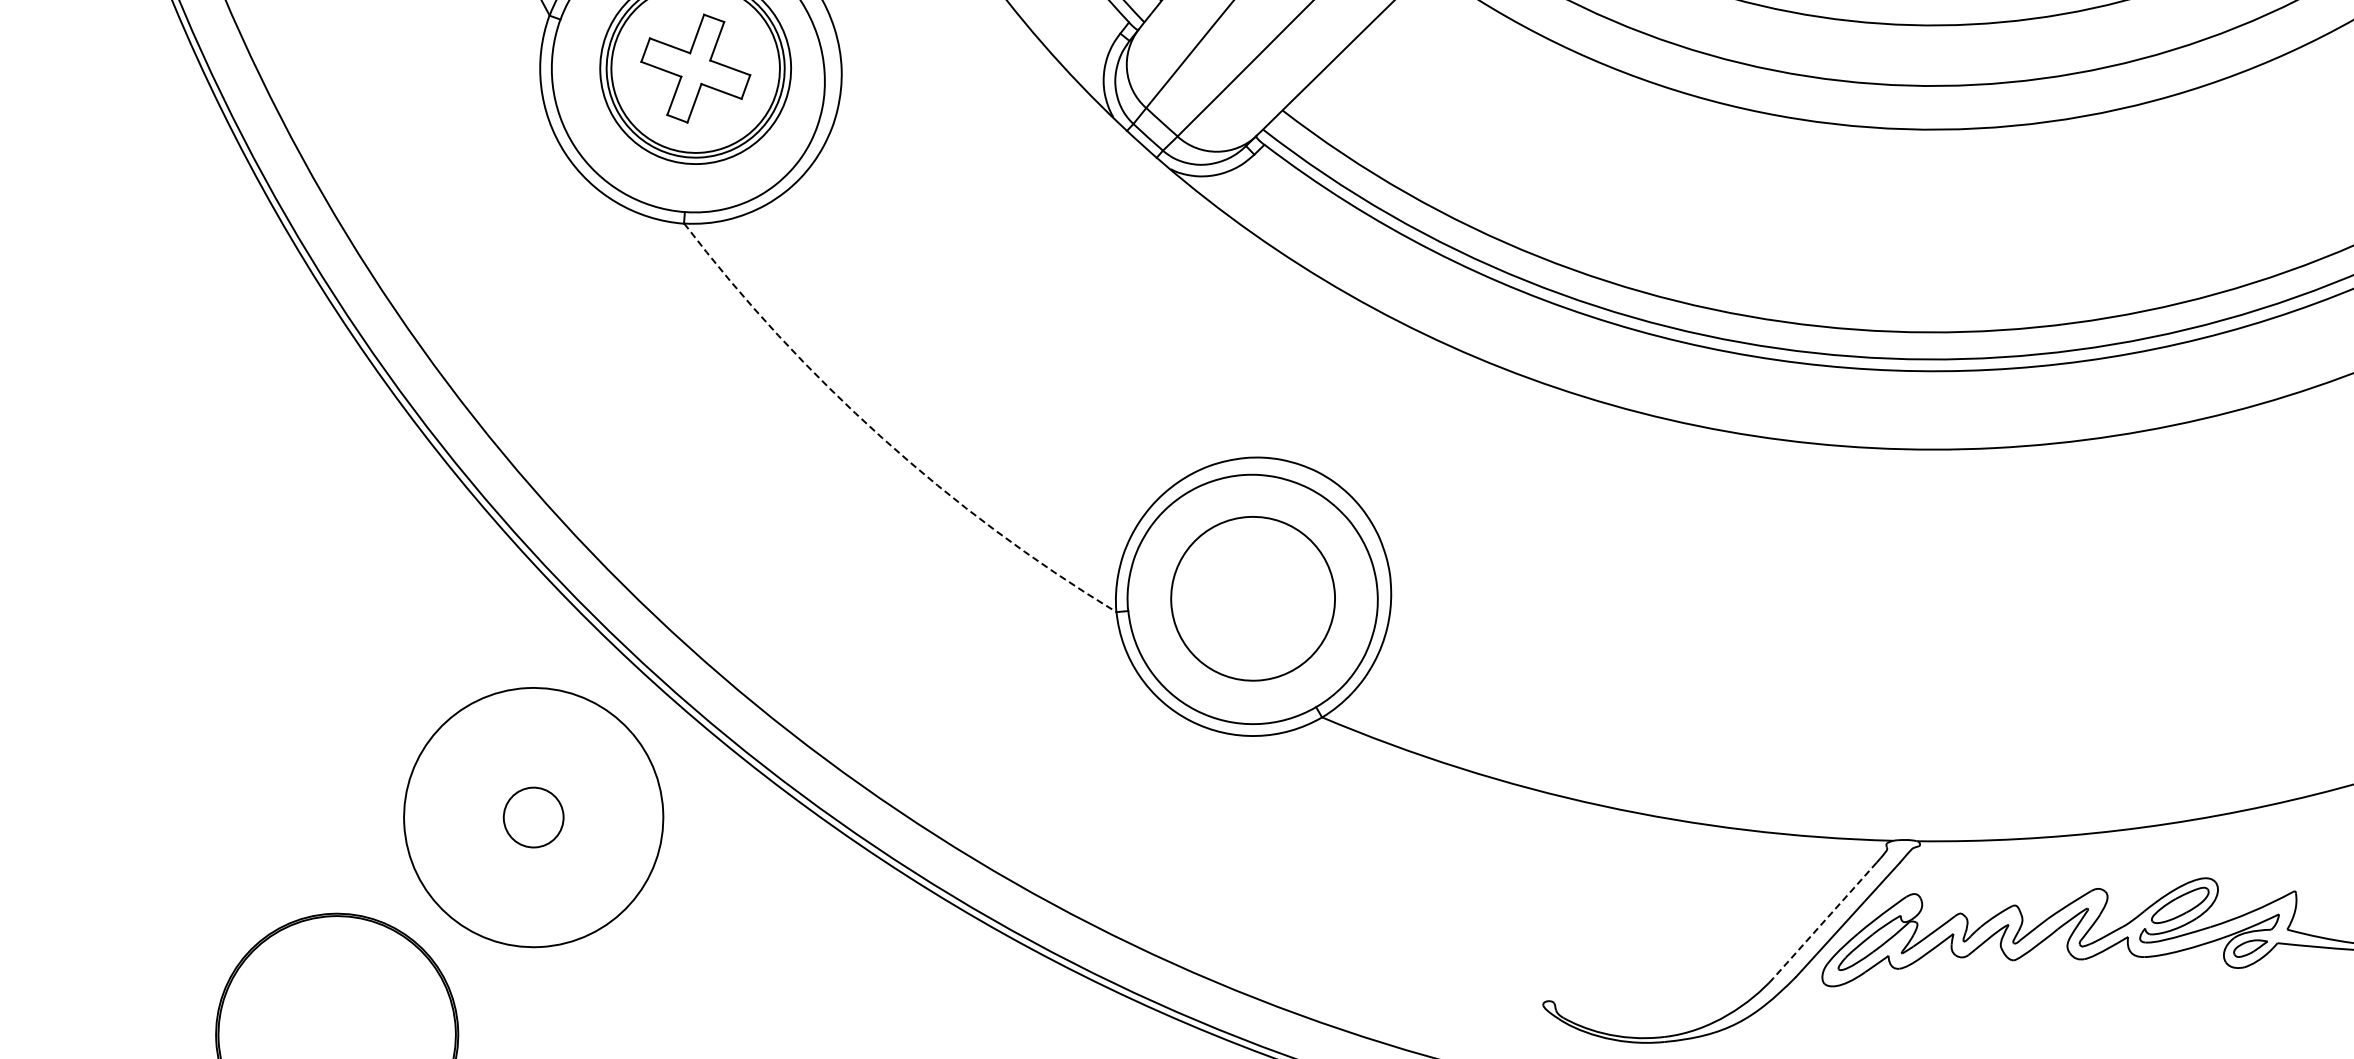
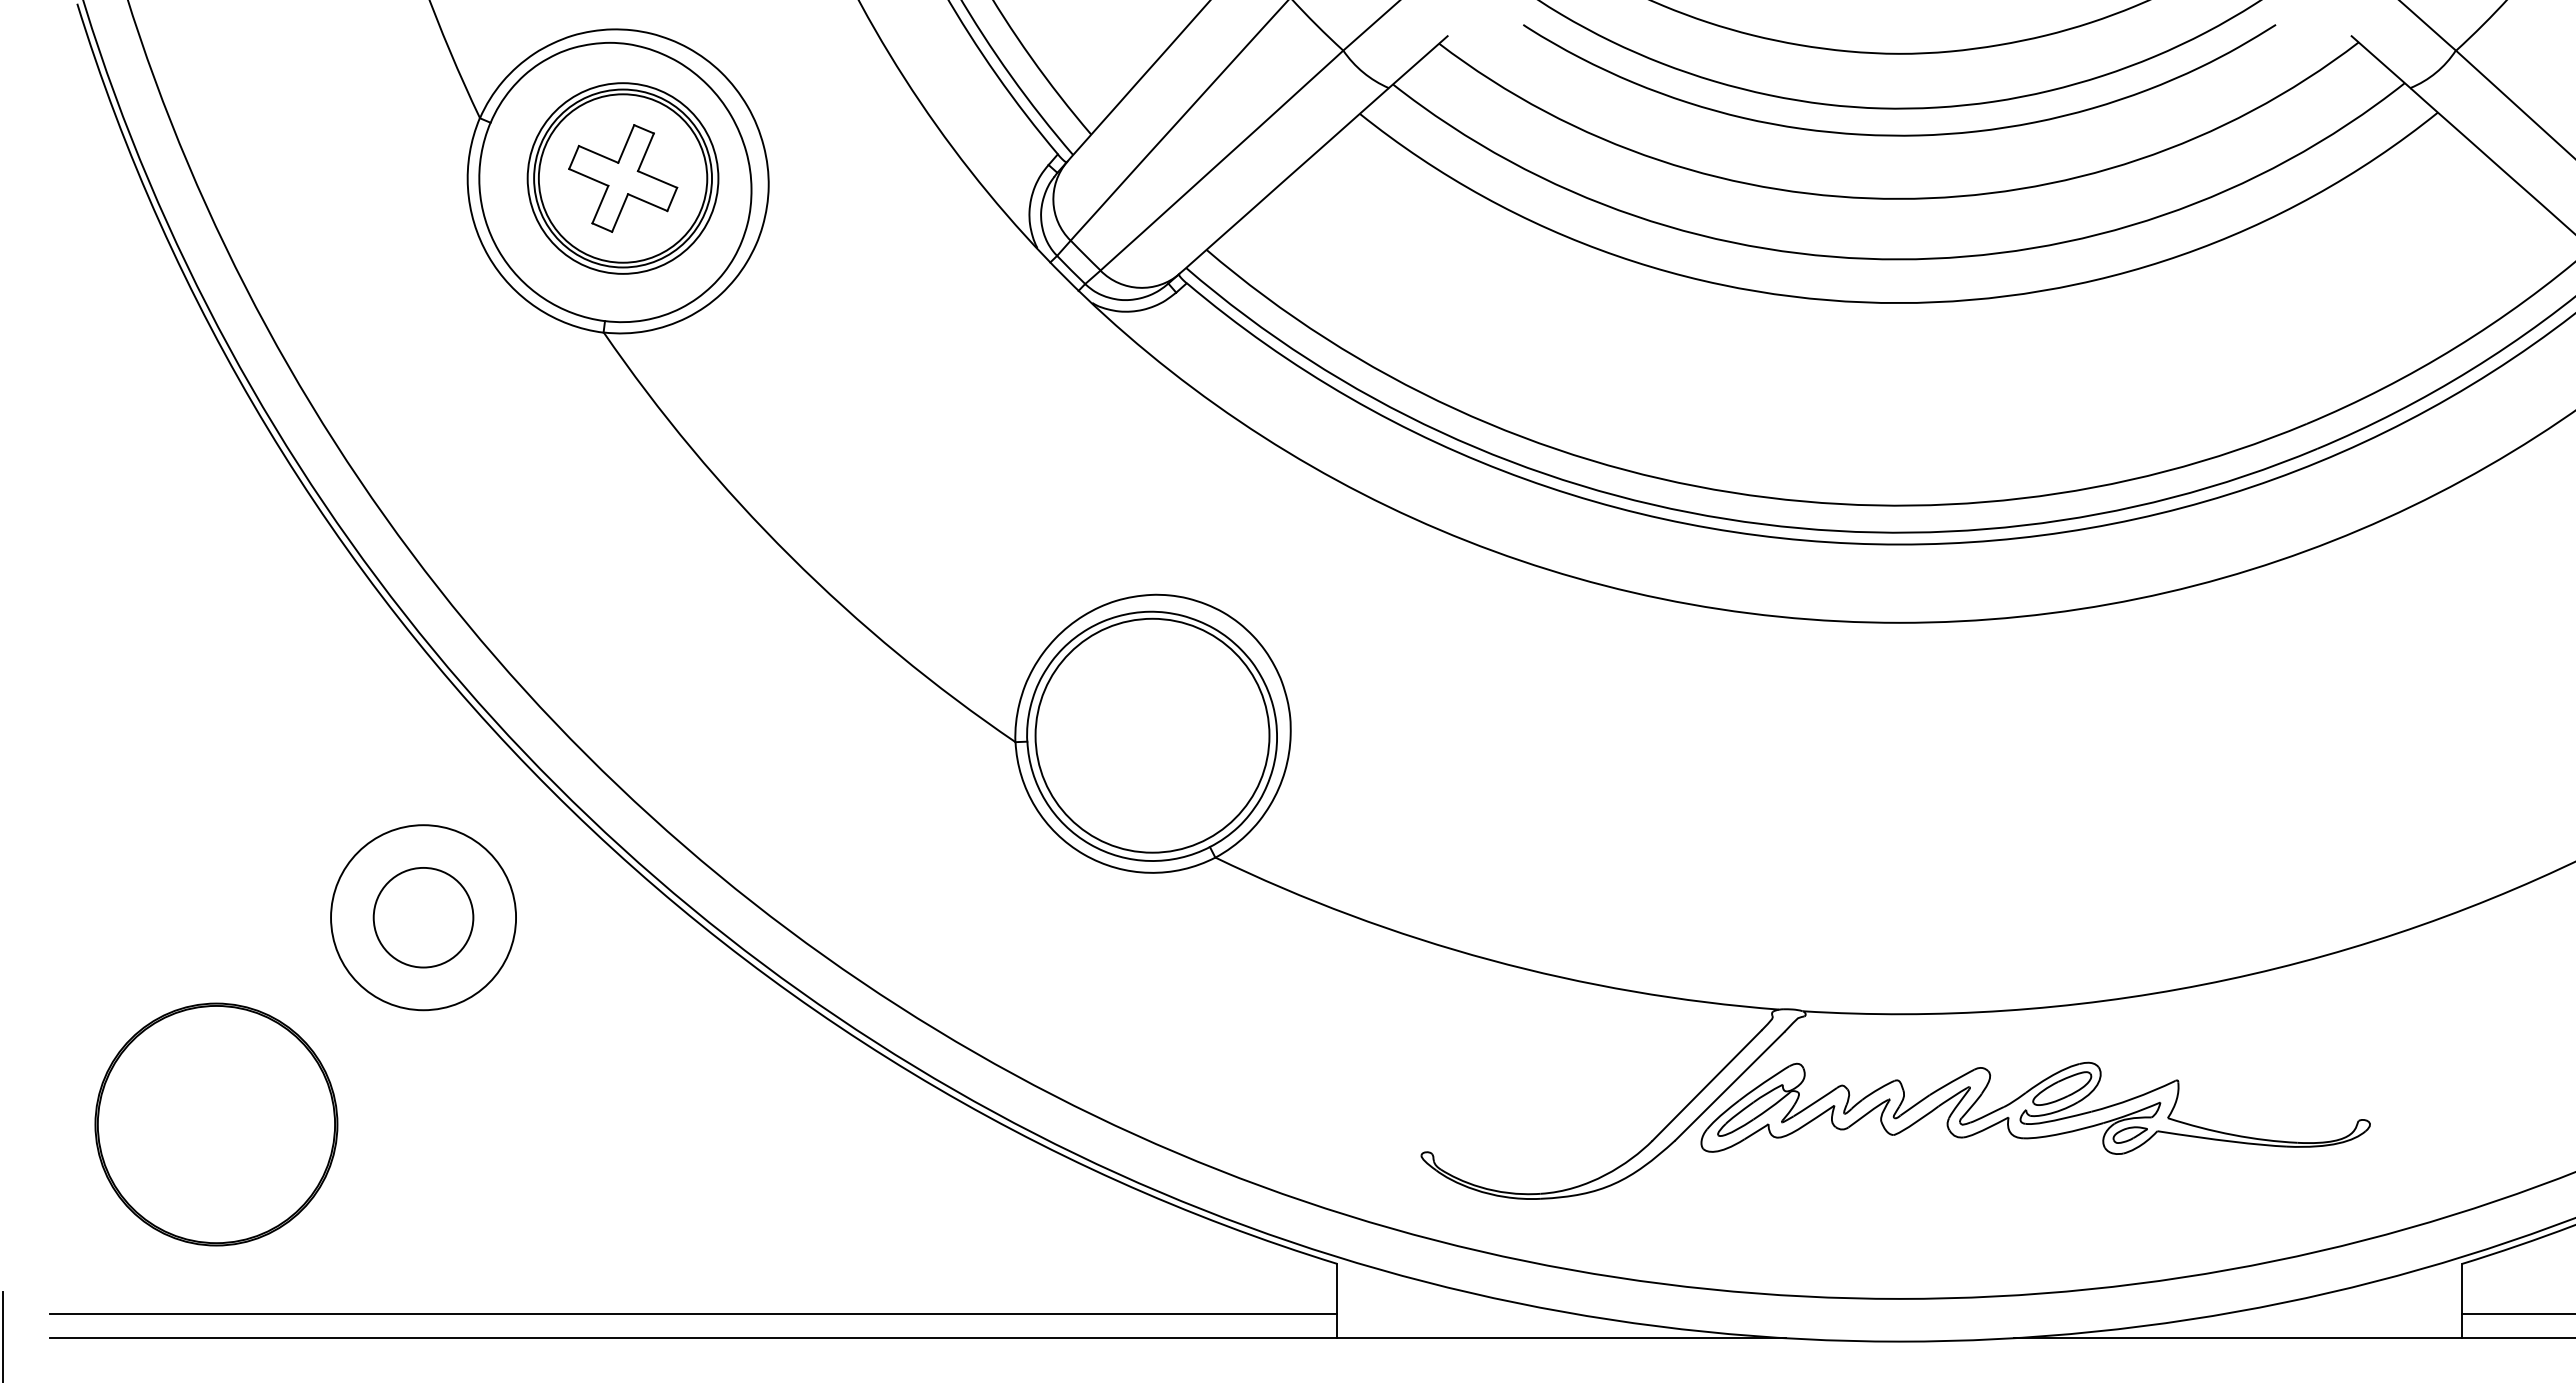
arc: (882, 437) -> (790, 556), dashed -> solid
circle: (1253, 598) -> (1152, 735), size x1.43
circle: (533, 817) -> (423, 917), size x0.71
circle: (533, 817) -> (423, 917), size x1.67
line: (1824, 921) -> (1706, 1086), dashed -> solid

